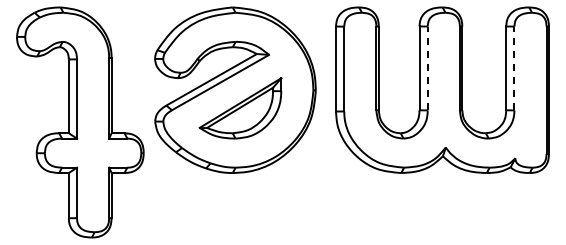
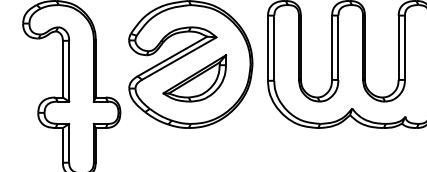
line: (427, 68) -> (338, 47), dashed -> solid
line: (514, 68) -> (404, 47), dashed -> solid

